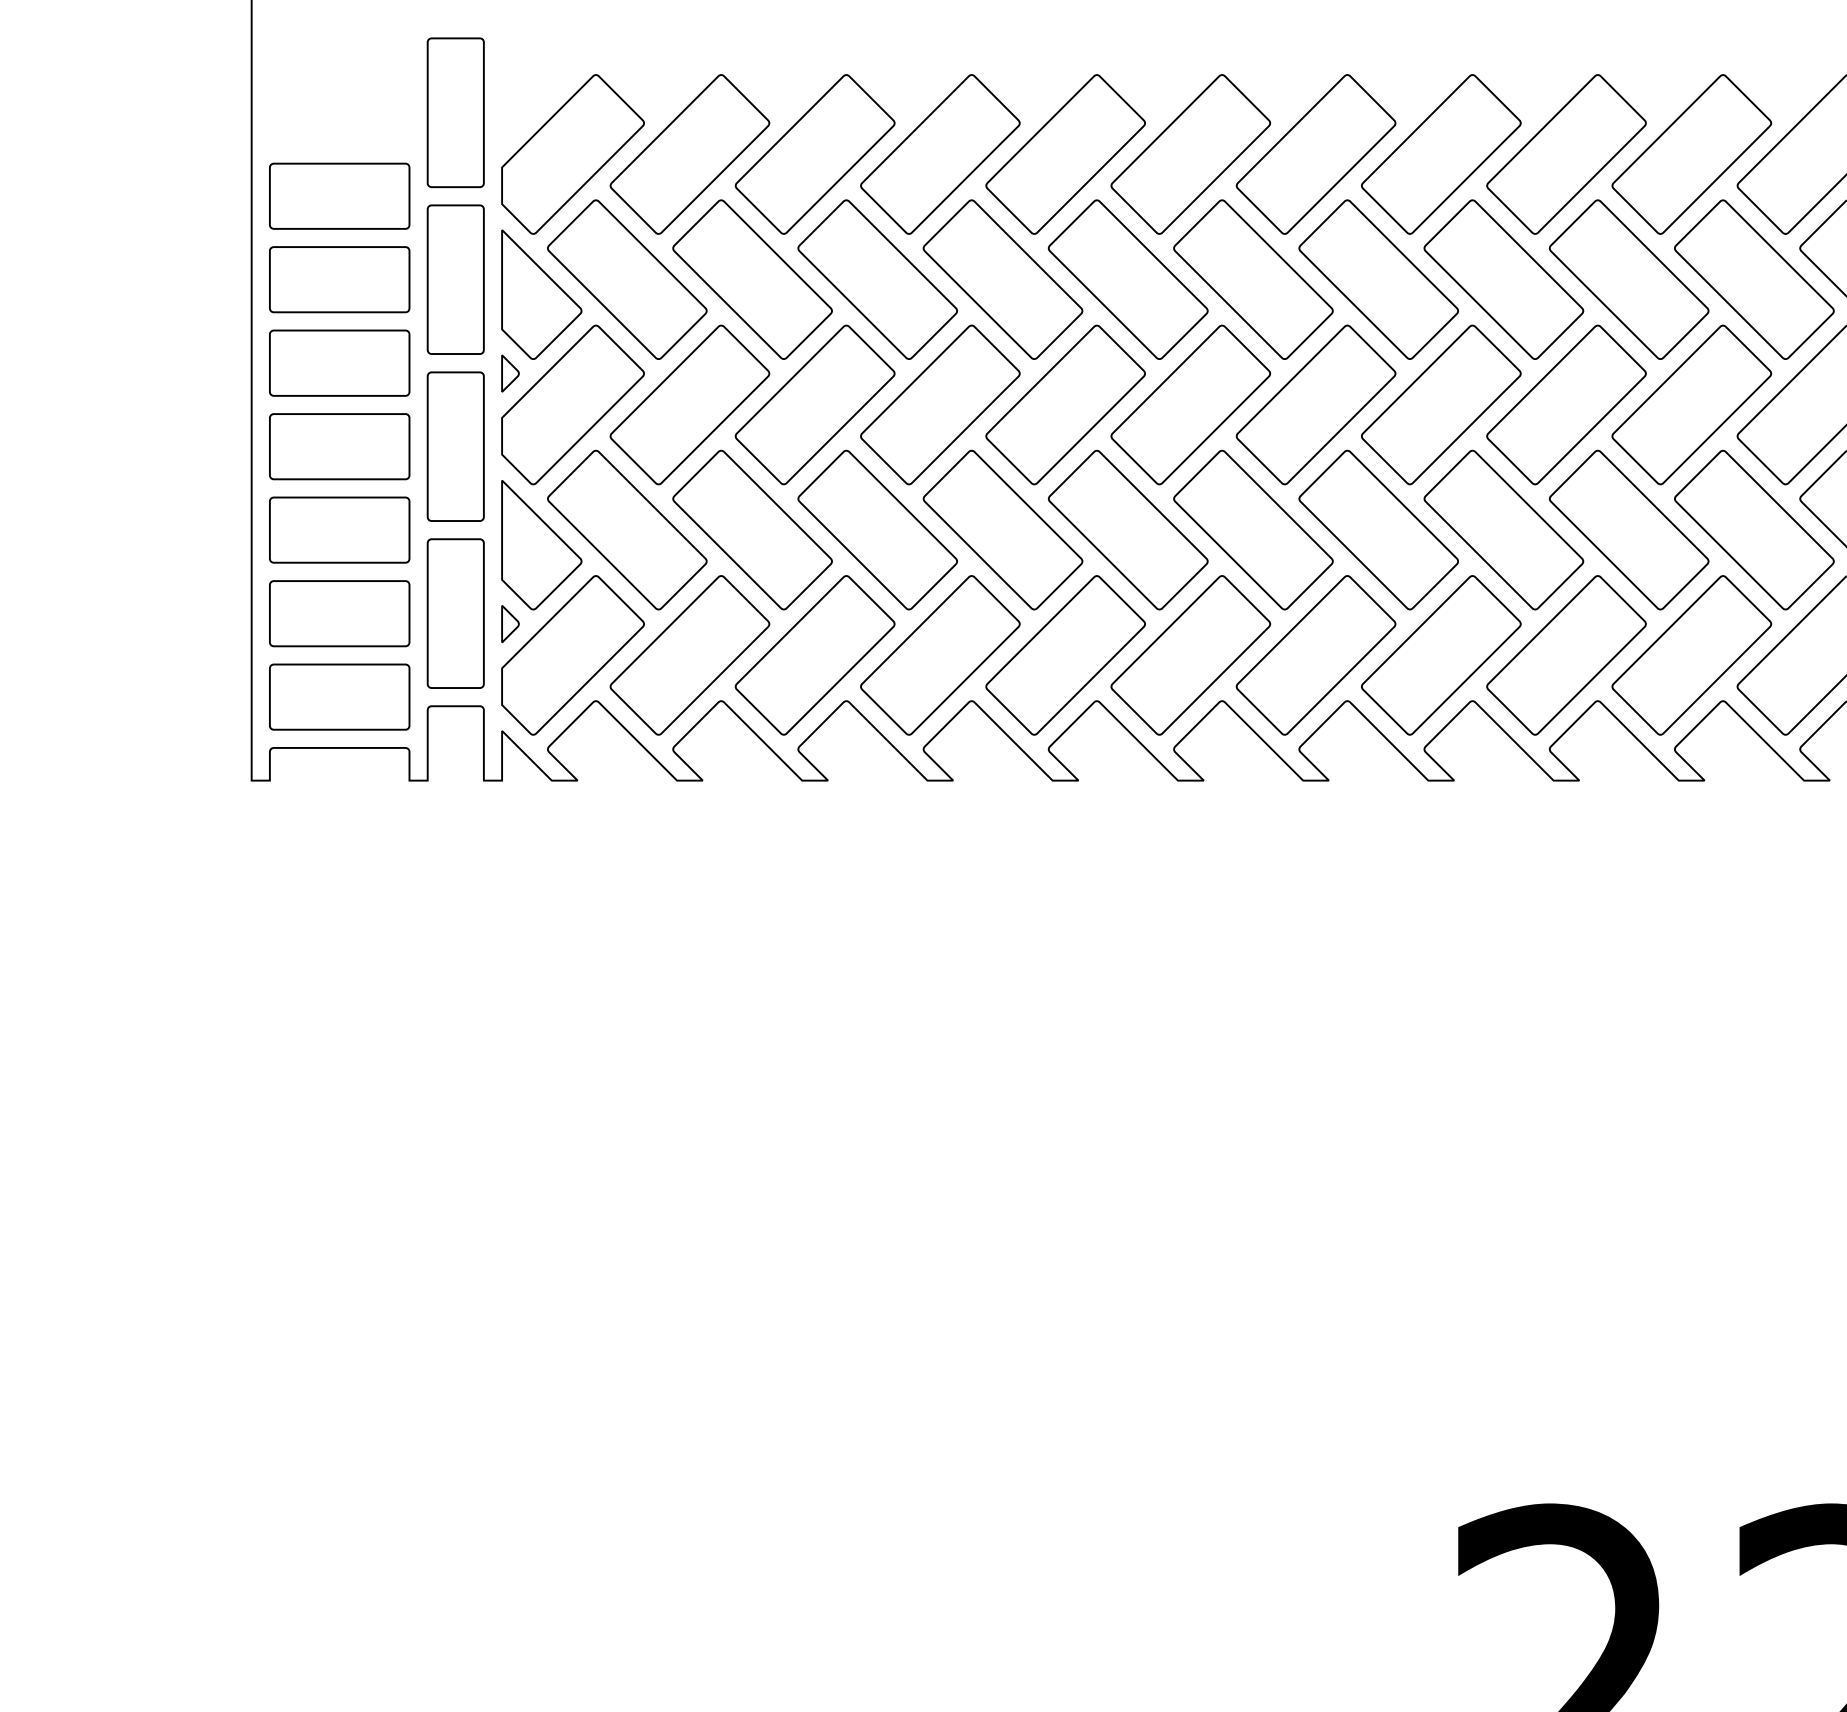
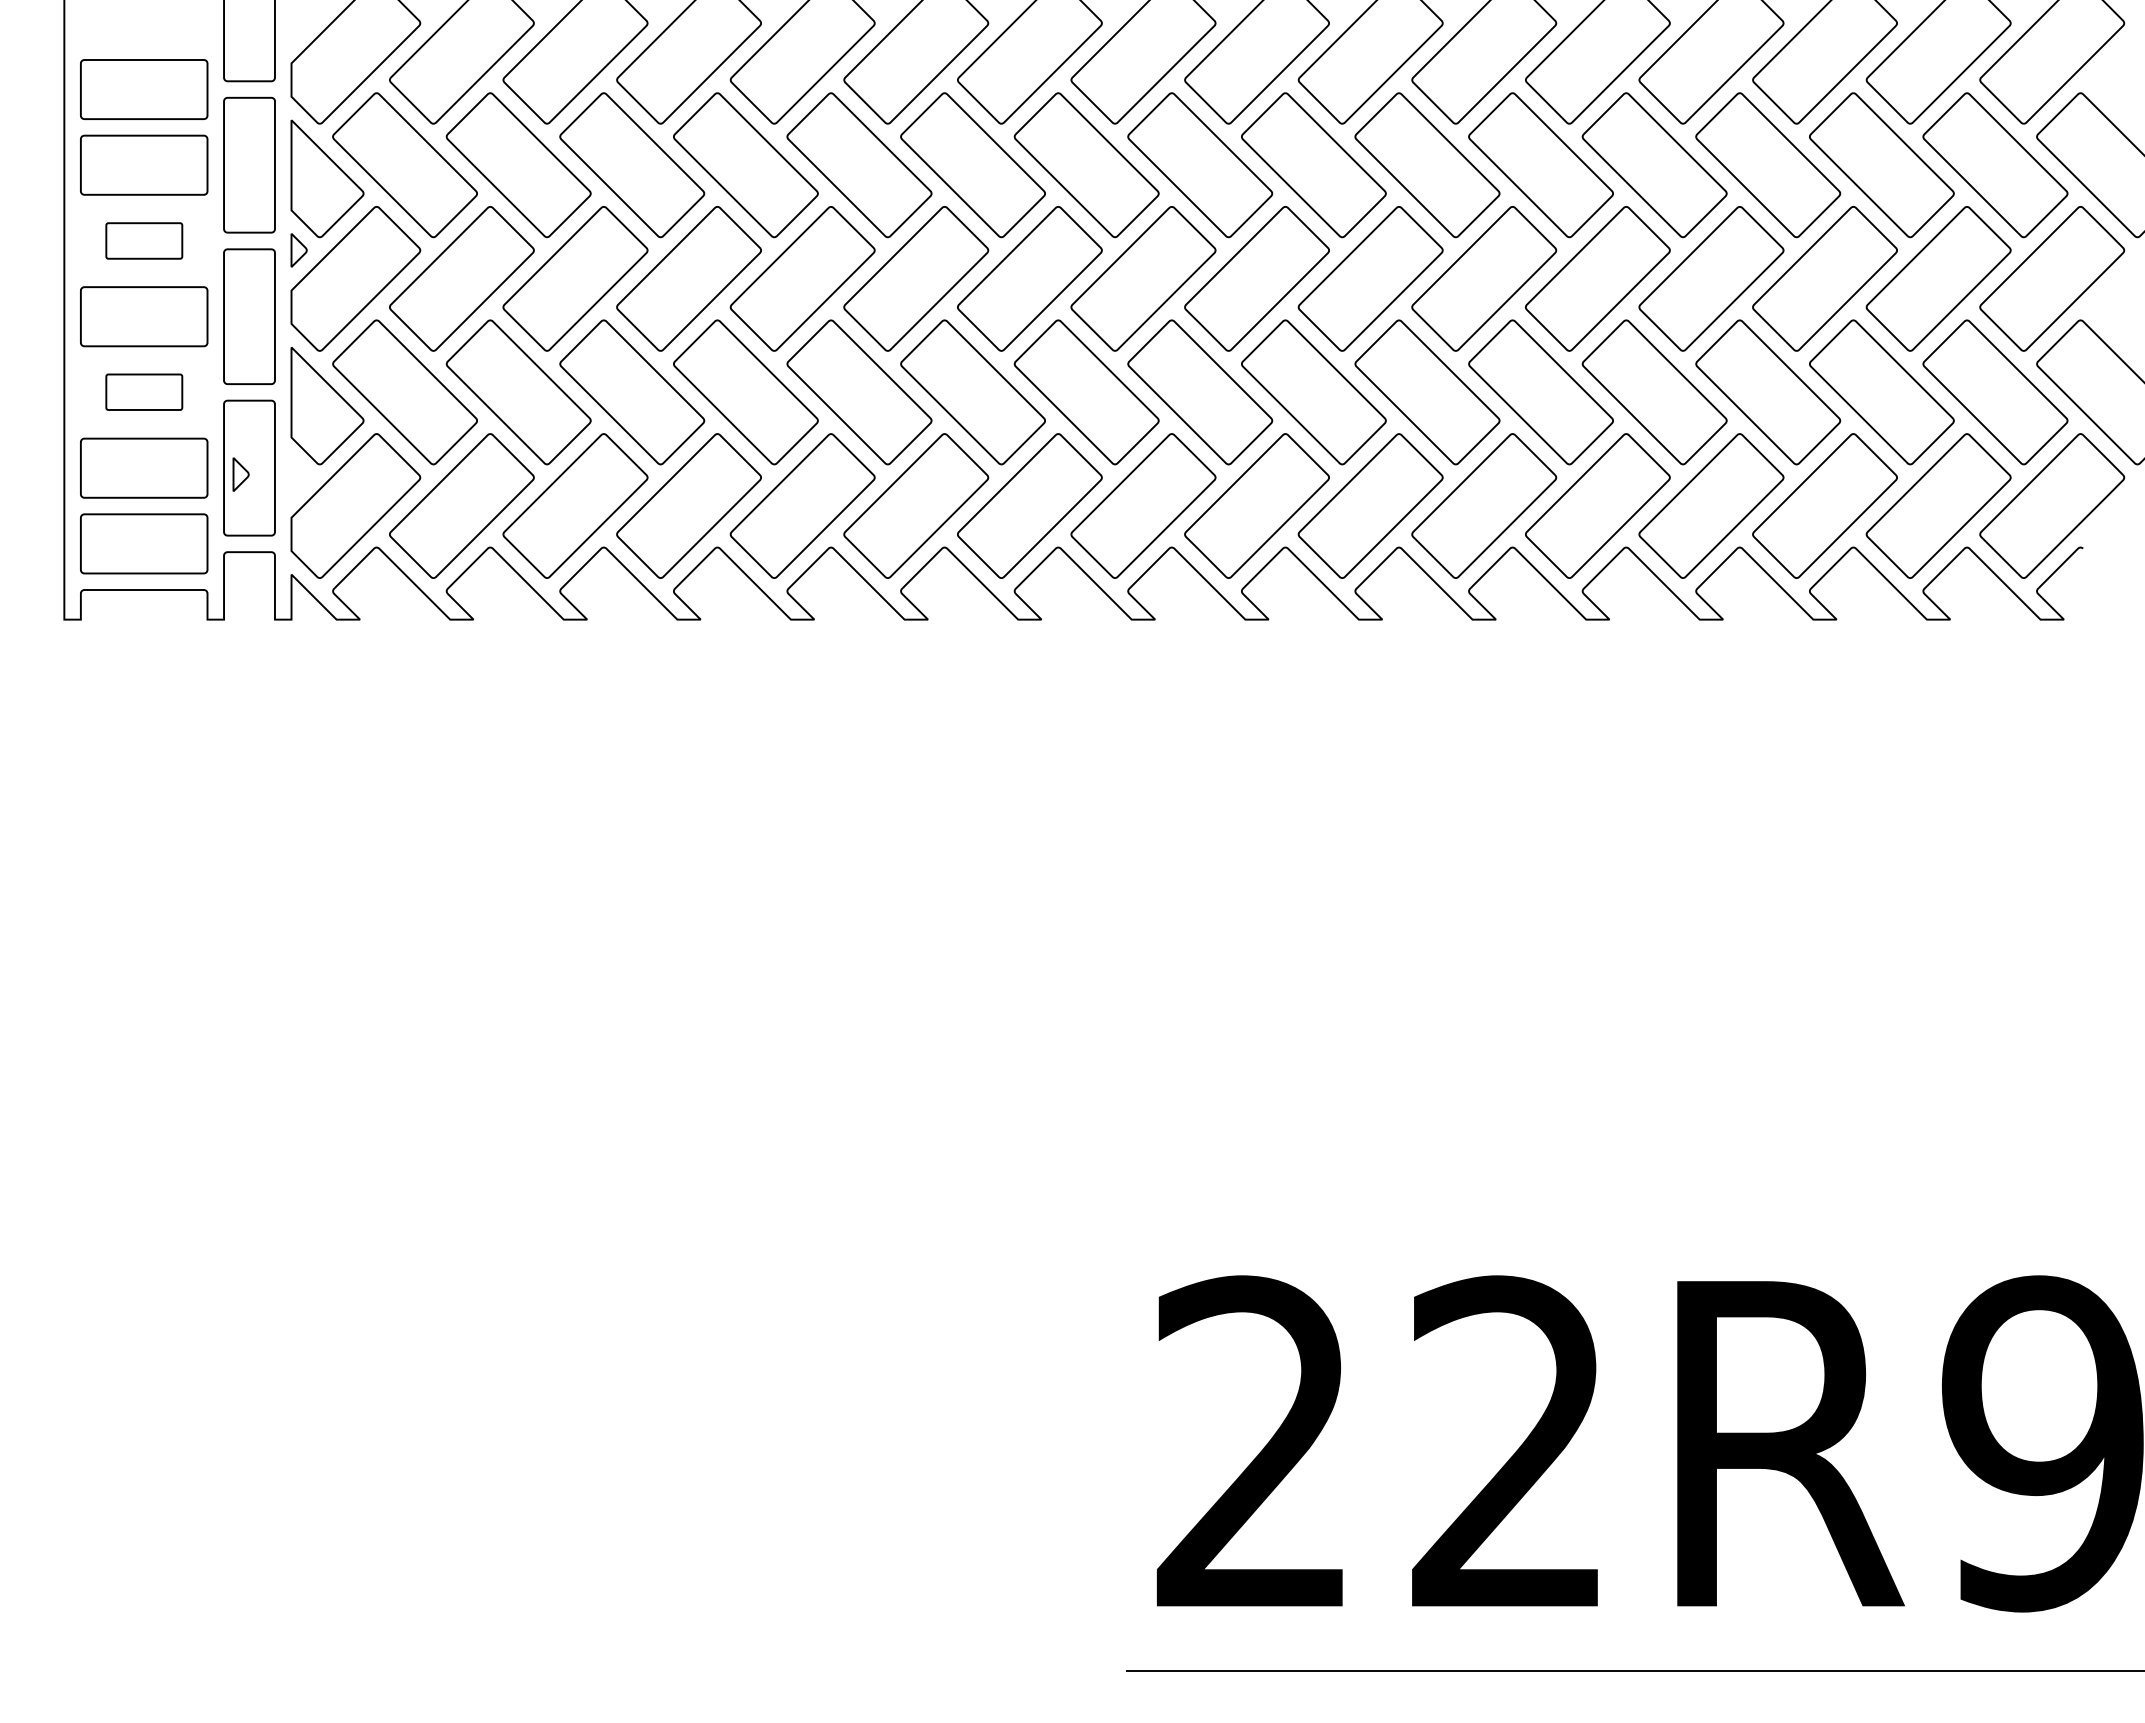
part: (340, 362) -> (144, 240), size x0.6
part: (340, 529) -> (144, 391), size x0.6
part: (509, 623) -> (240, 474), moved

